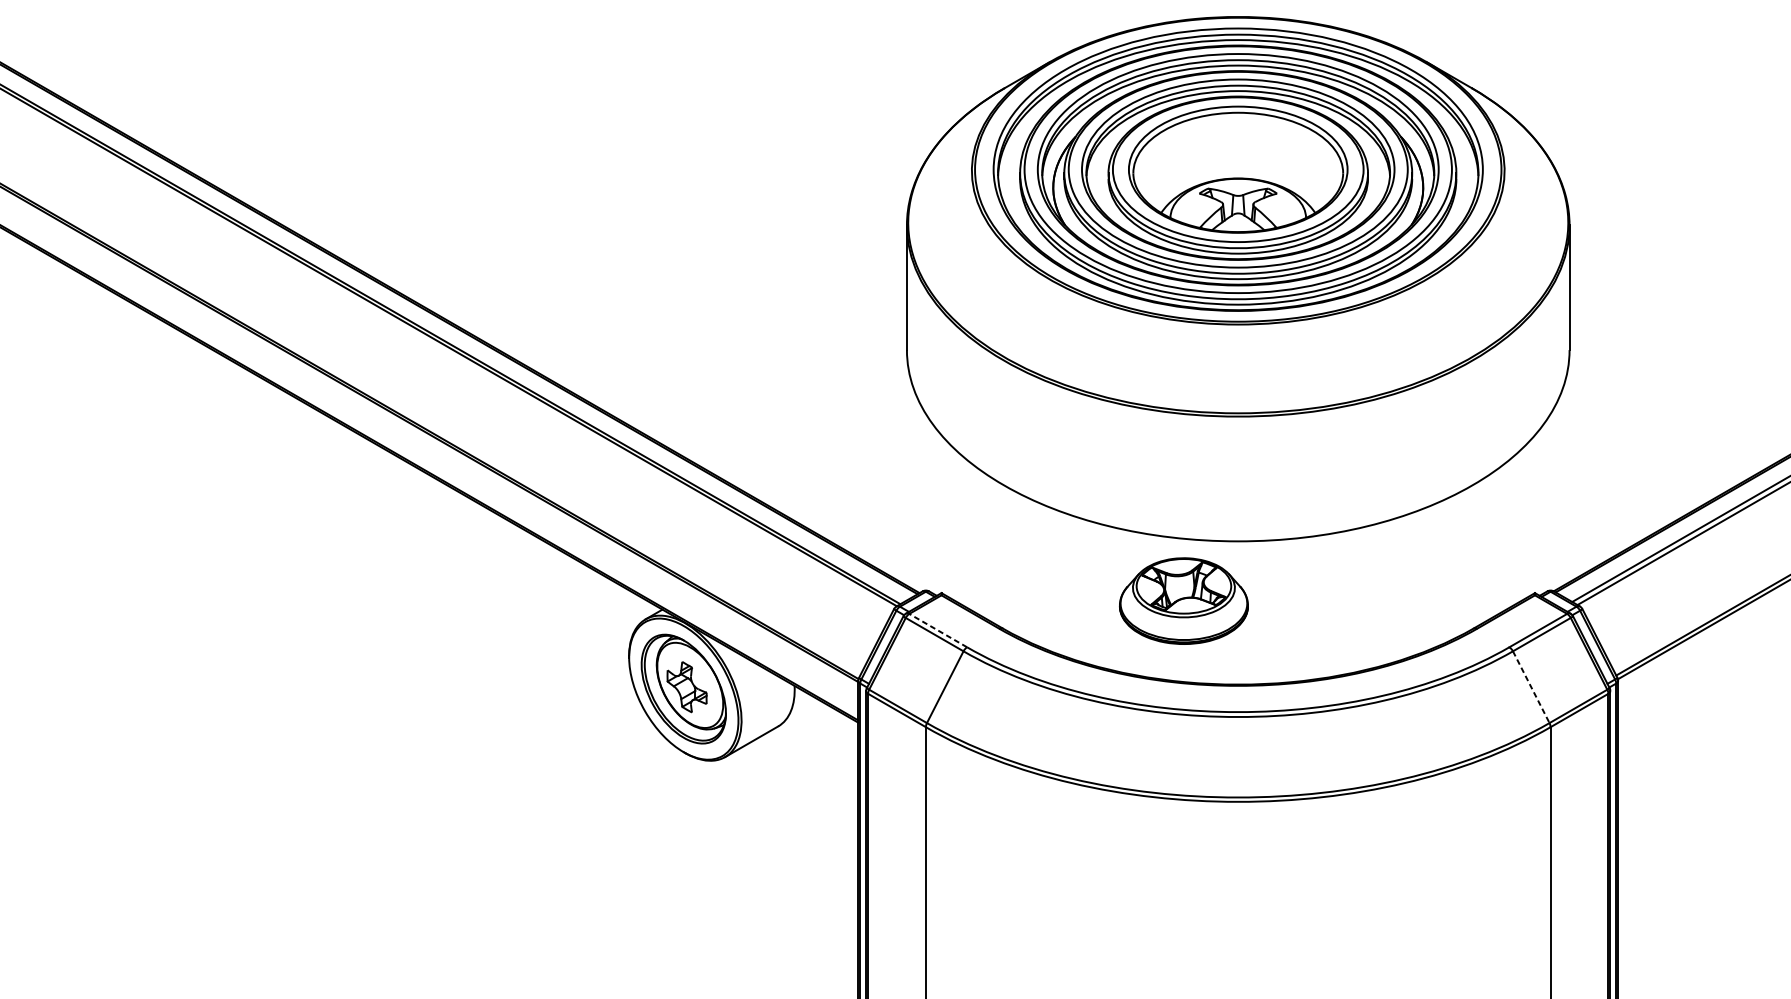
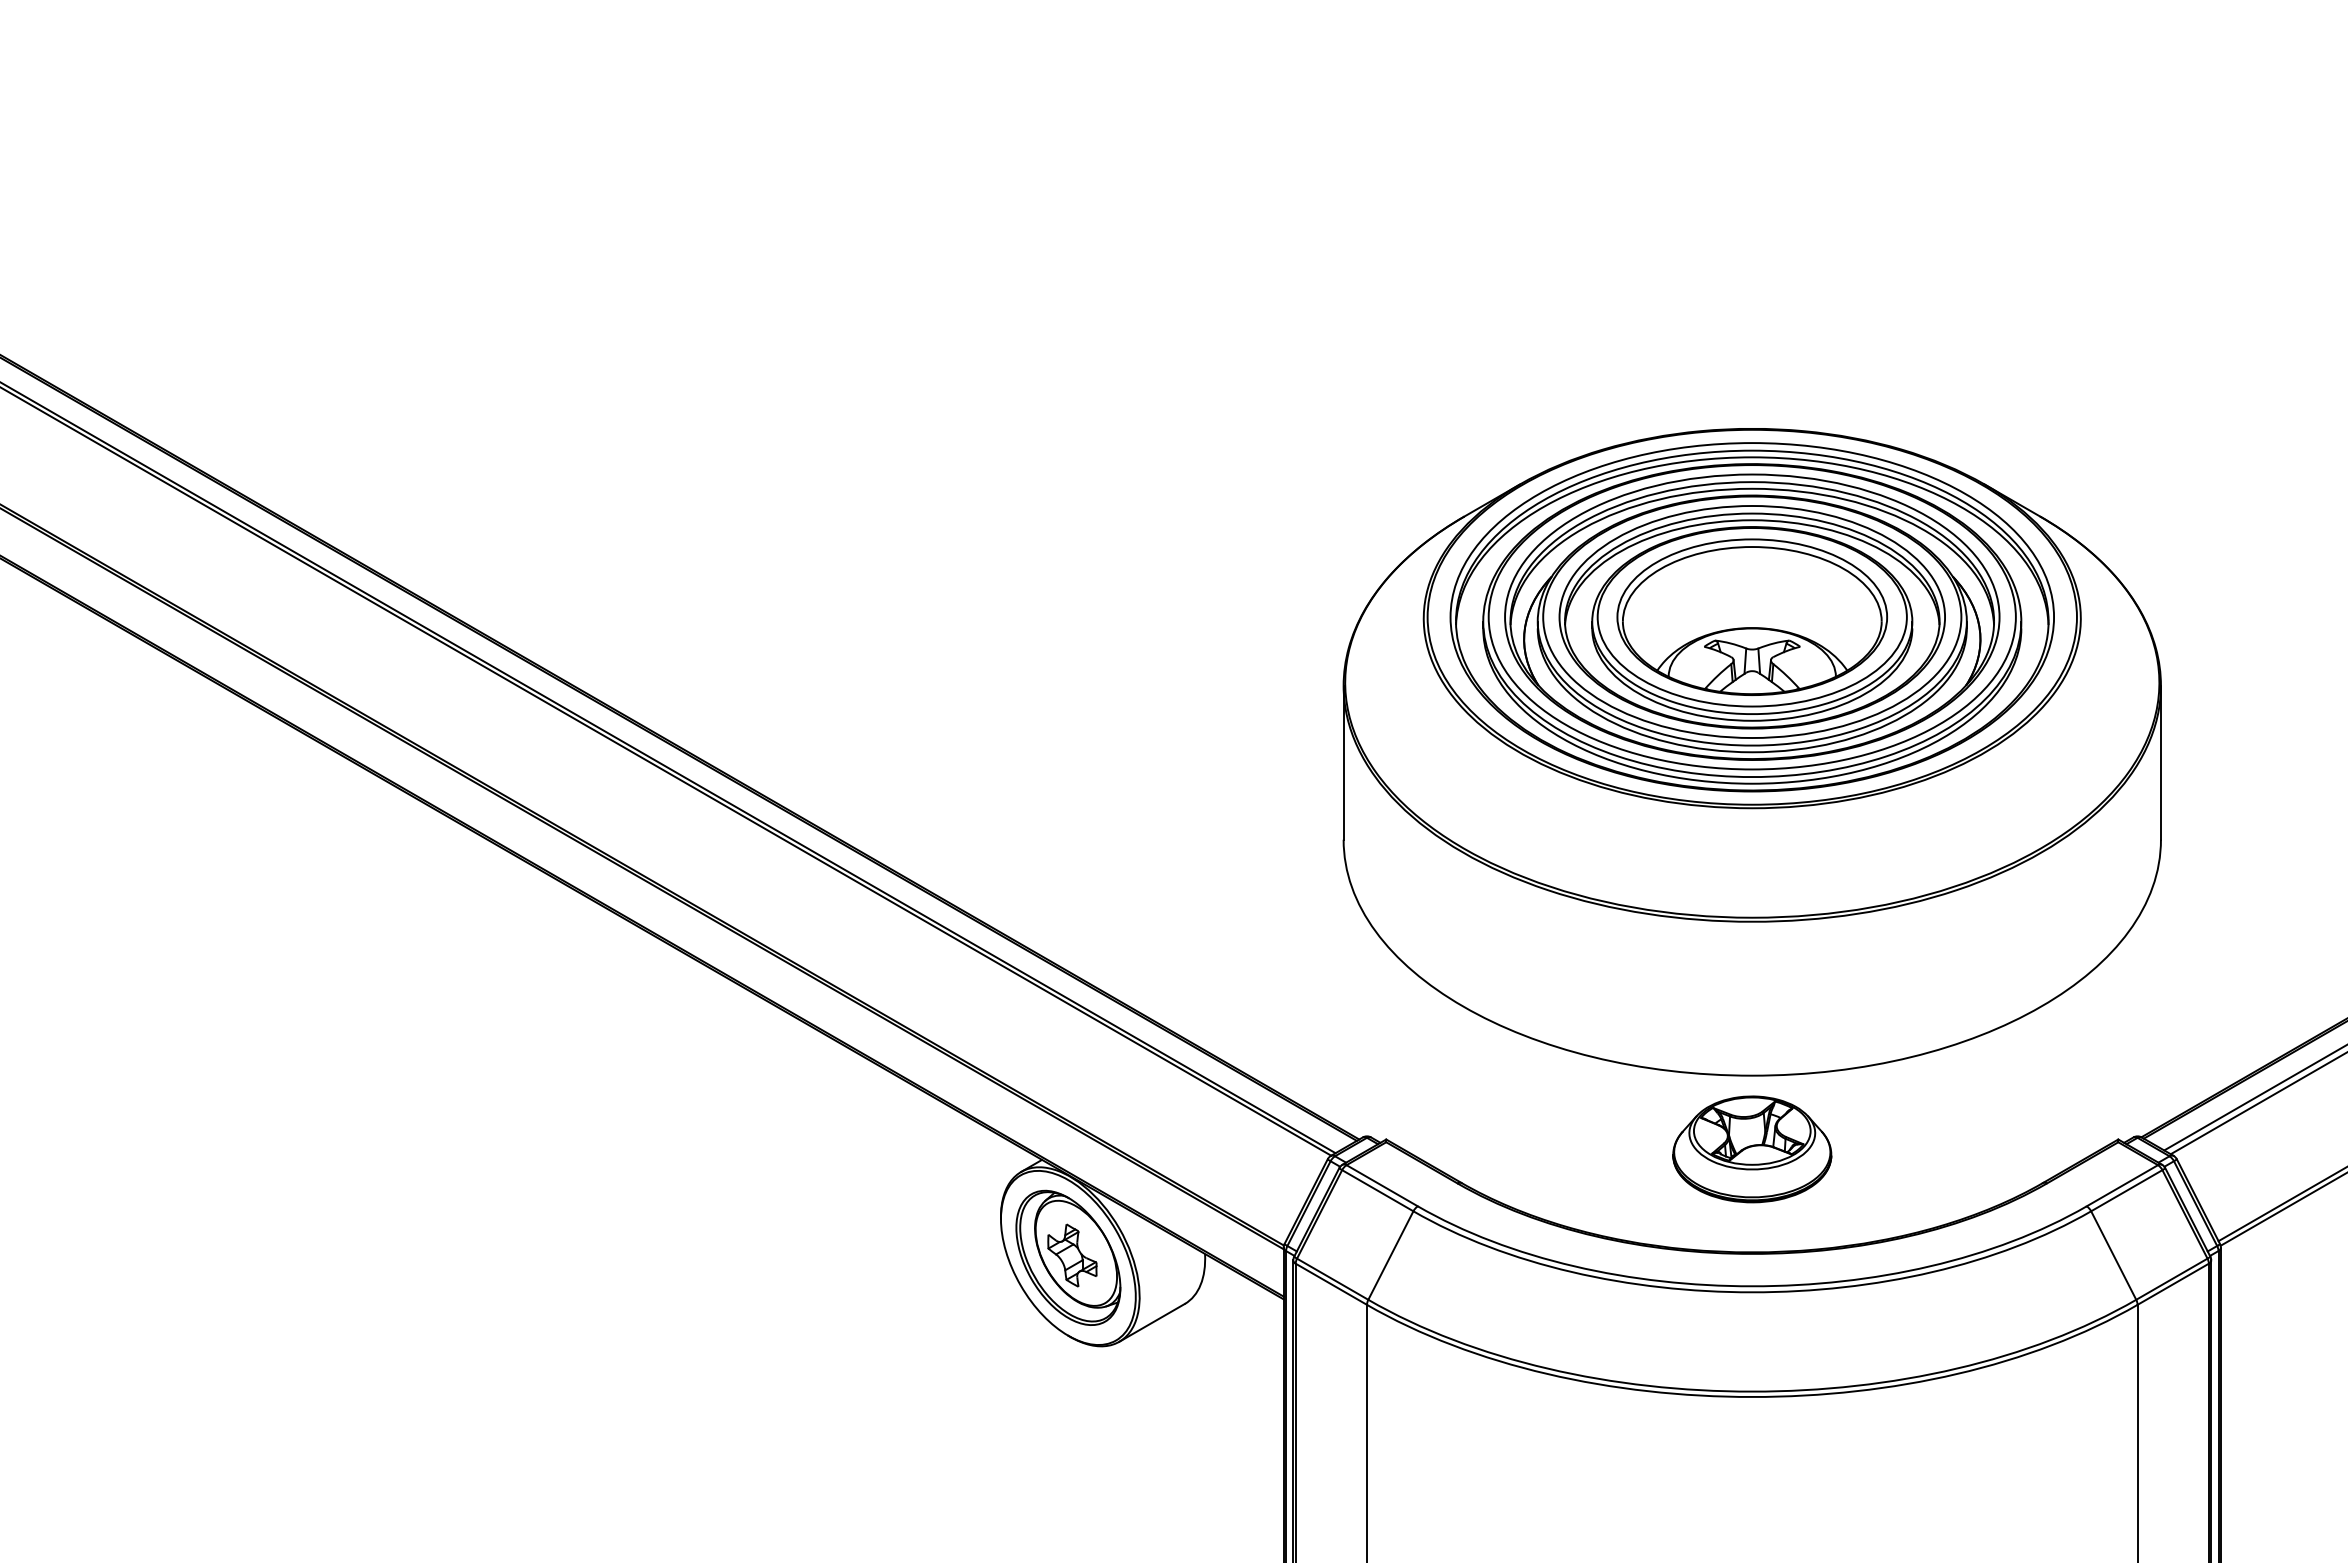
part: (1184, 601) -> (1752, 1149), moved
line: (937, 630) -> (1381, 1185), dashed -> solid
line: (1531, 687) -> (2113, 1255), dashed -> solid

